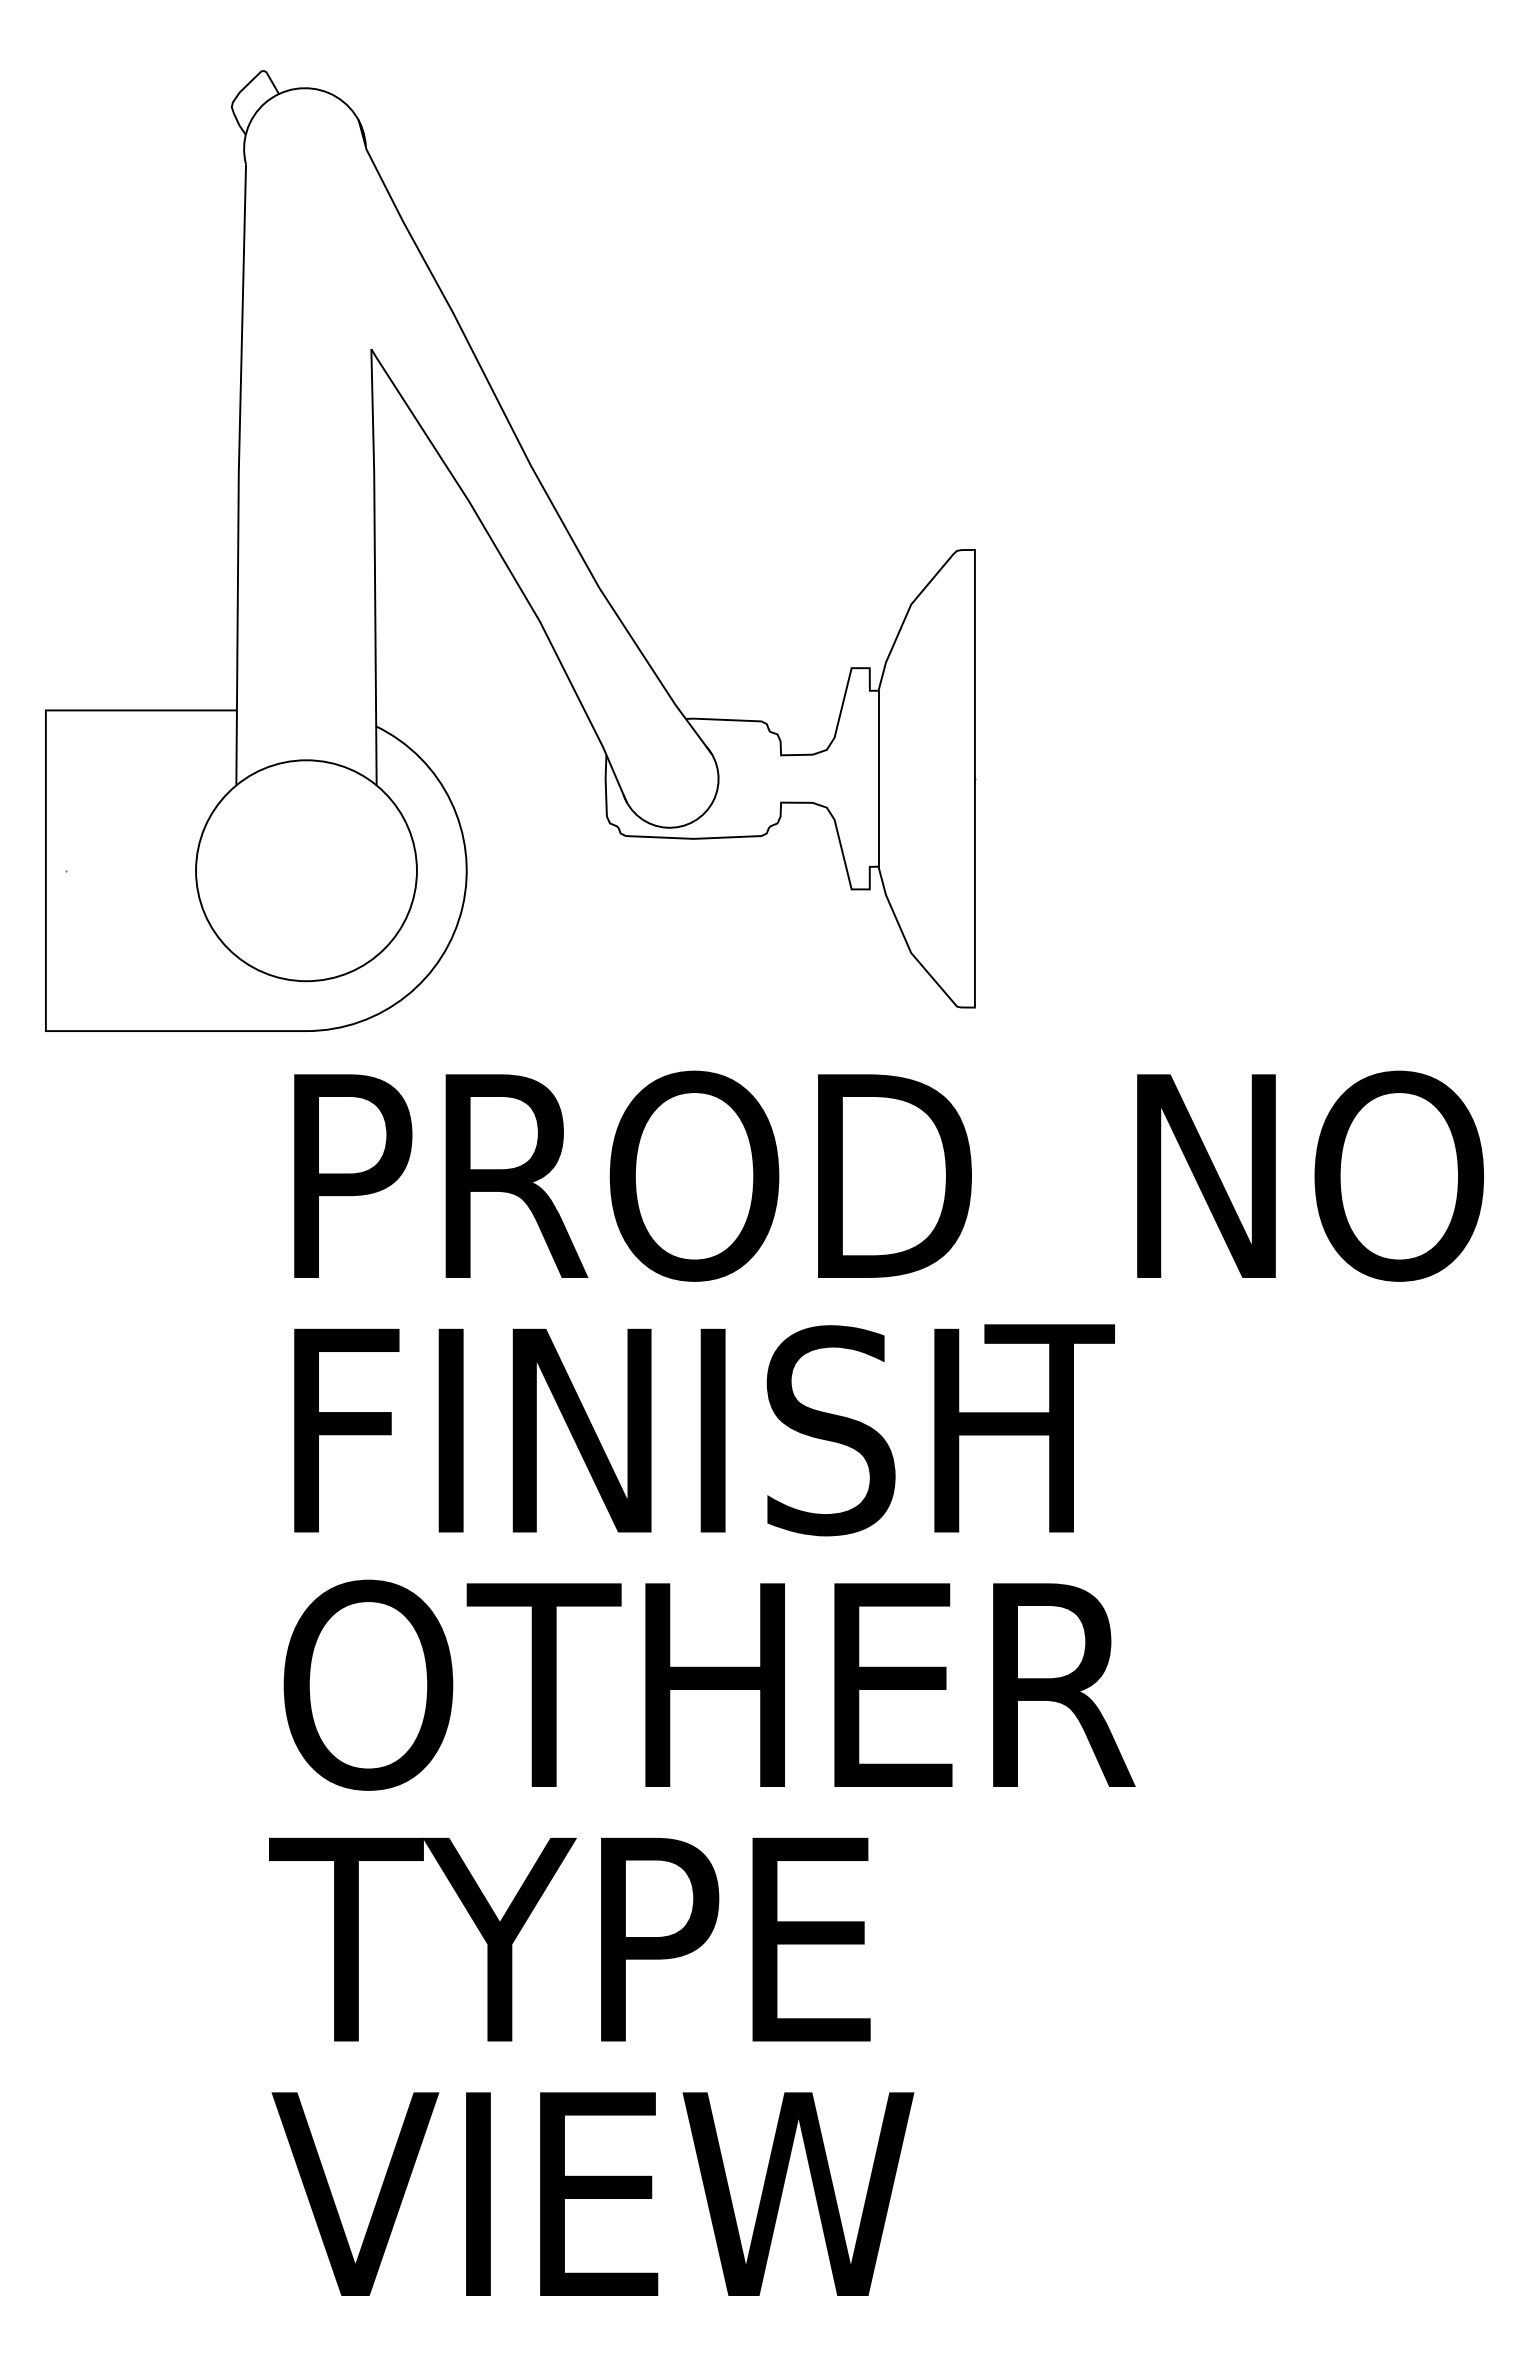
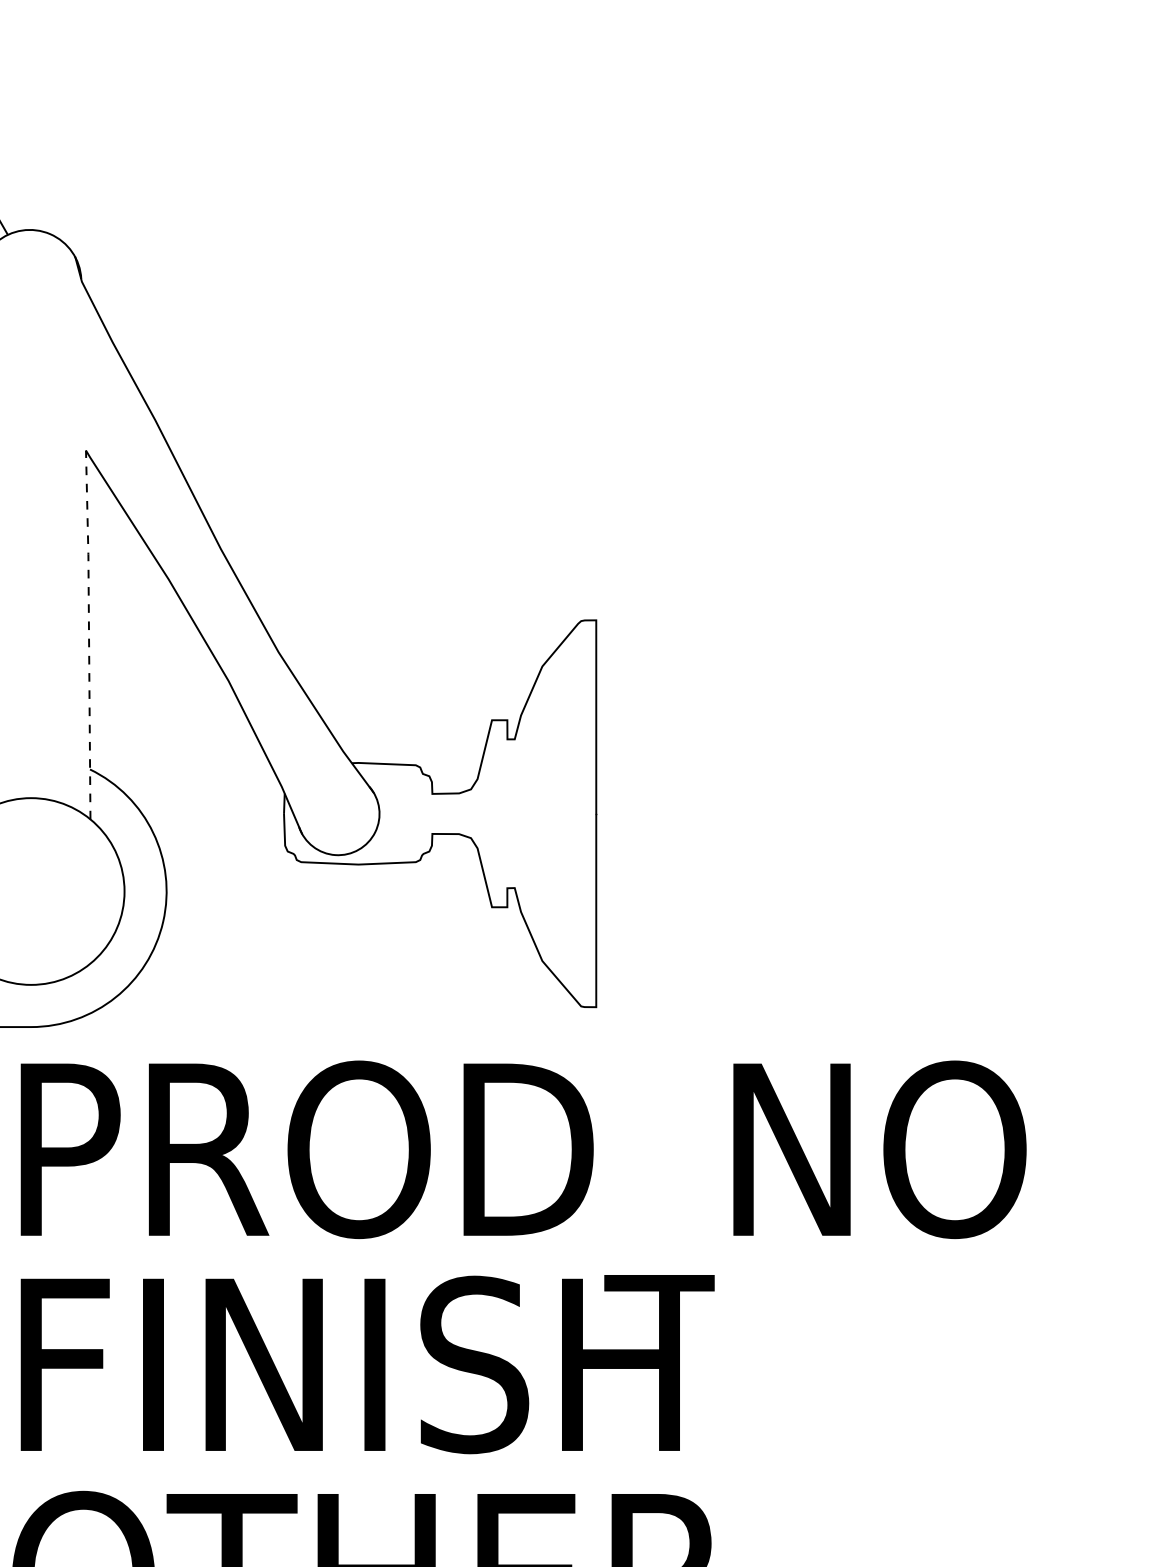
line: (374, 566) -> (88, 634), solid -> dashed
line: (878, 778) -> (514, 813), removed

